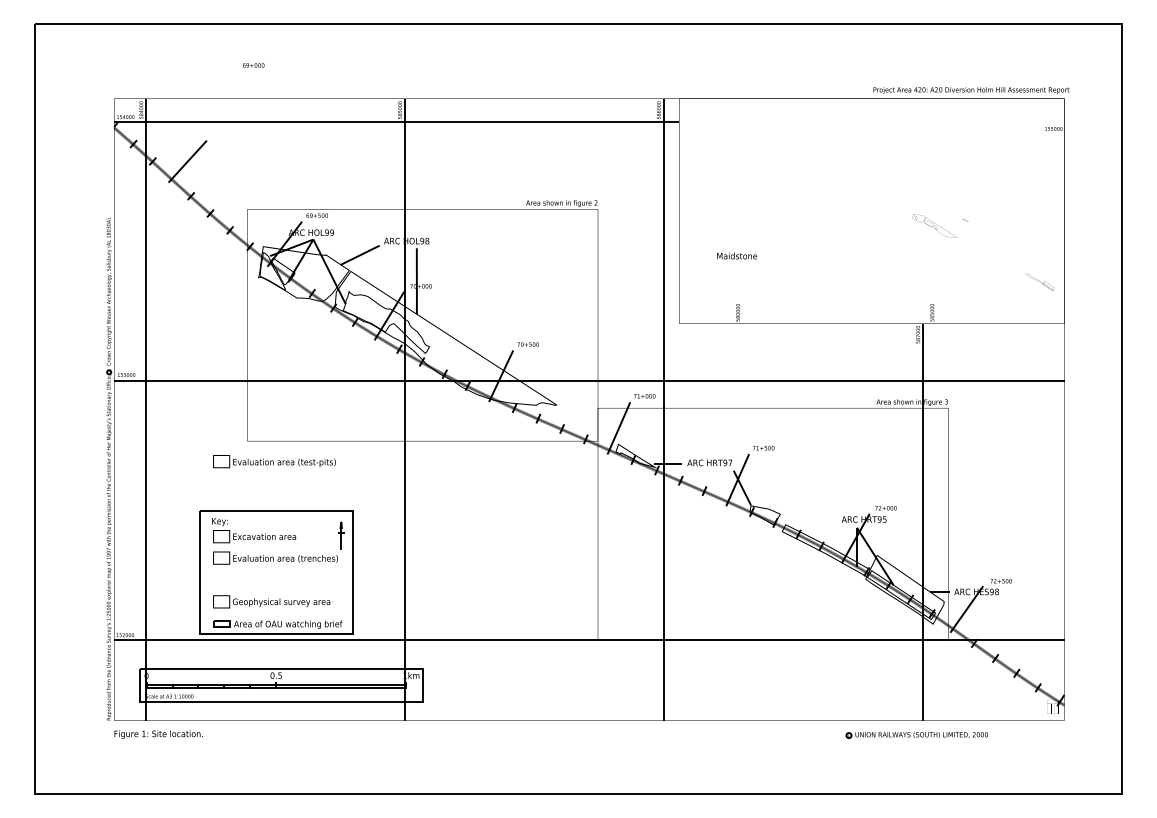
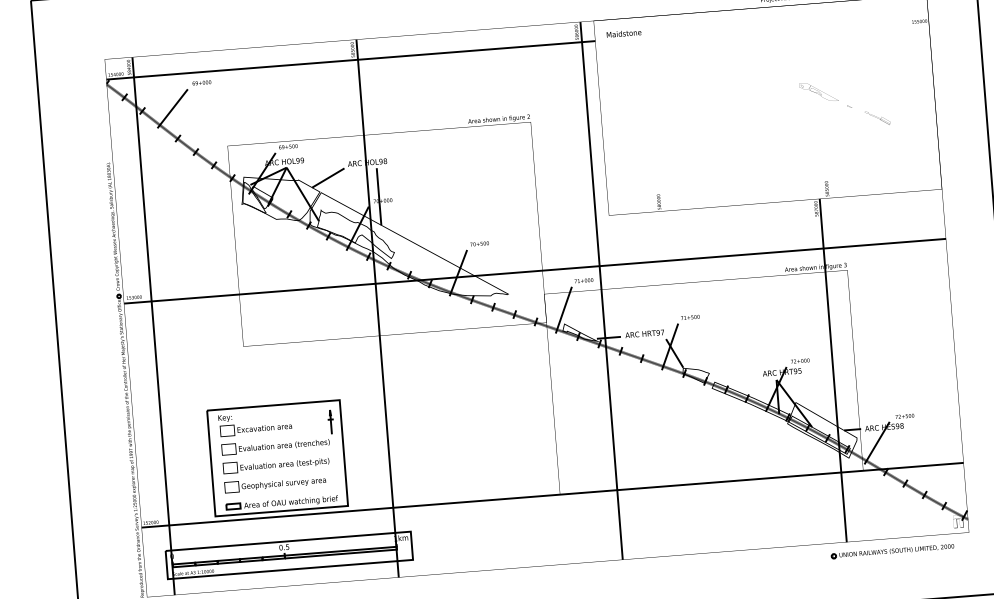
text: (253, 65) -> (201, 82), moved
part: (934, 225) -> (818, 91), moved
text: (737, 255) -> (624, 33), moved
part: (1039, 281) -> (877, 117), moved
text: (274, 461) -> (276, 464), moved
part: (916, 735) -> (892, 551), moved

